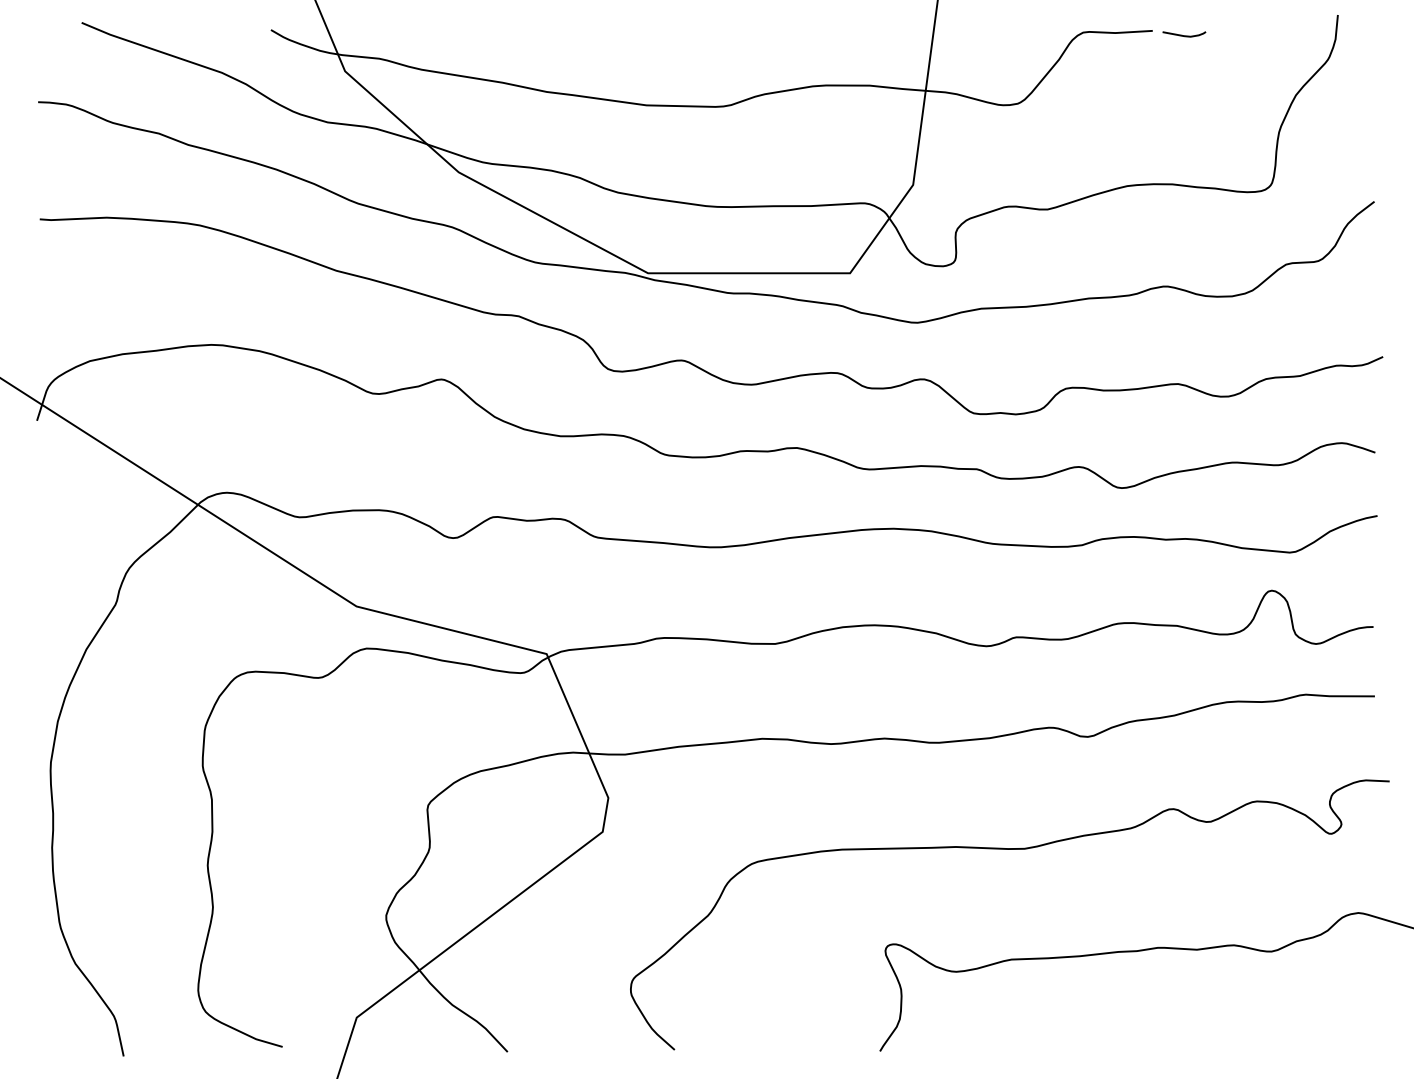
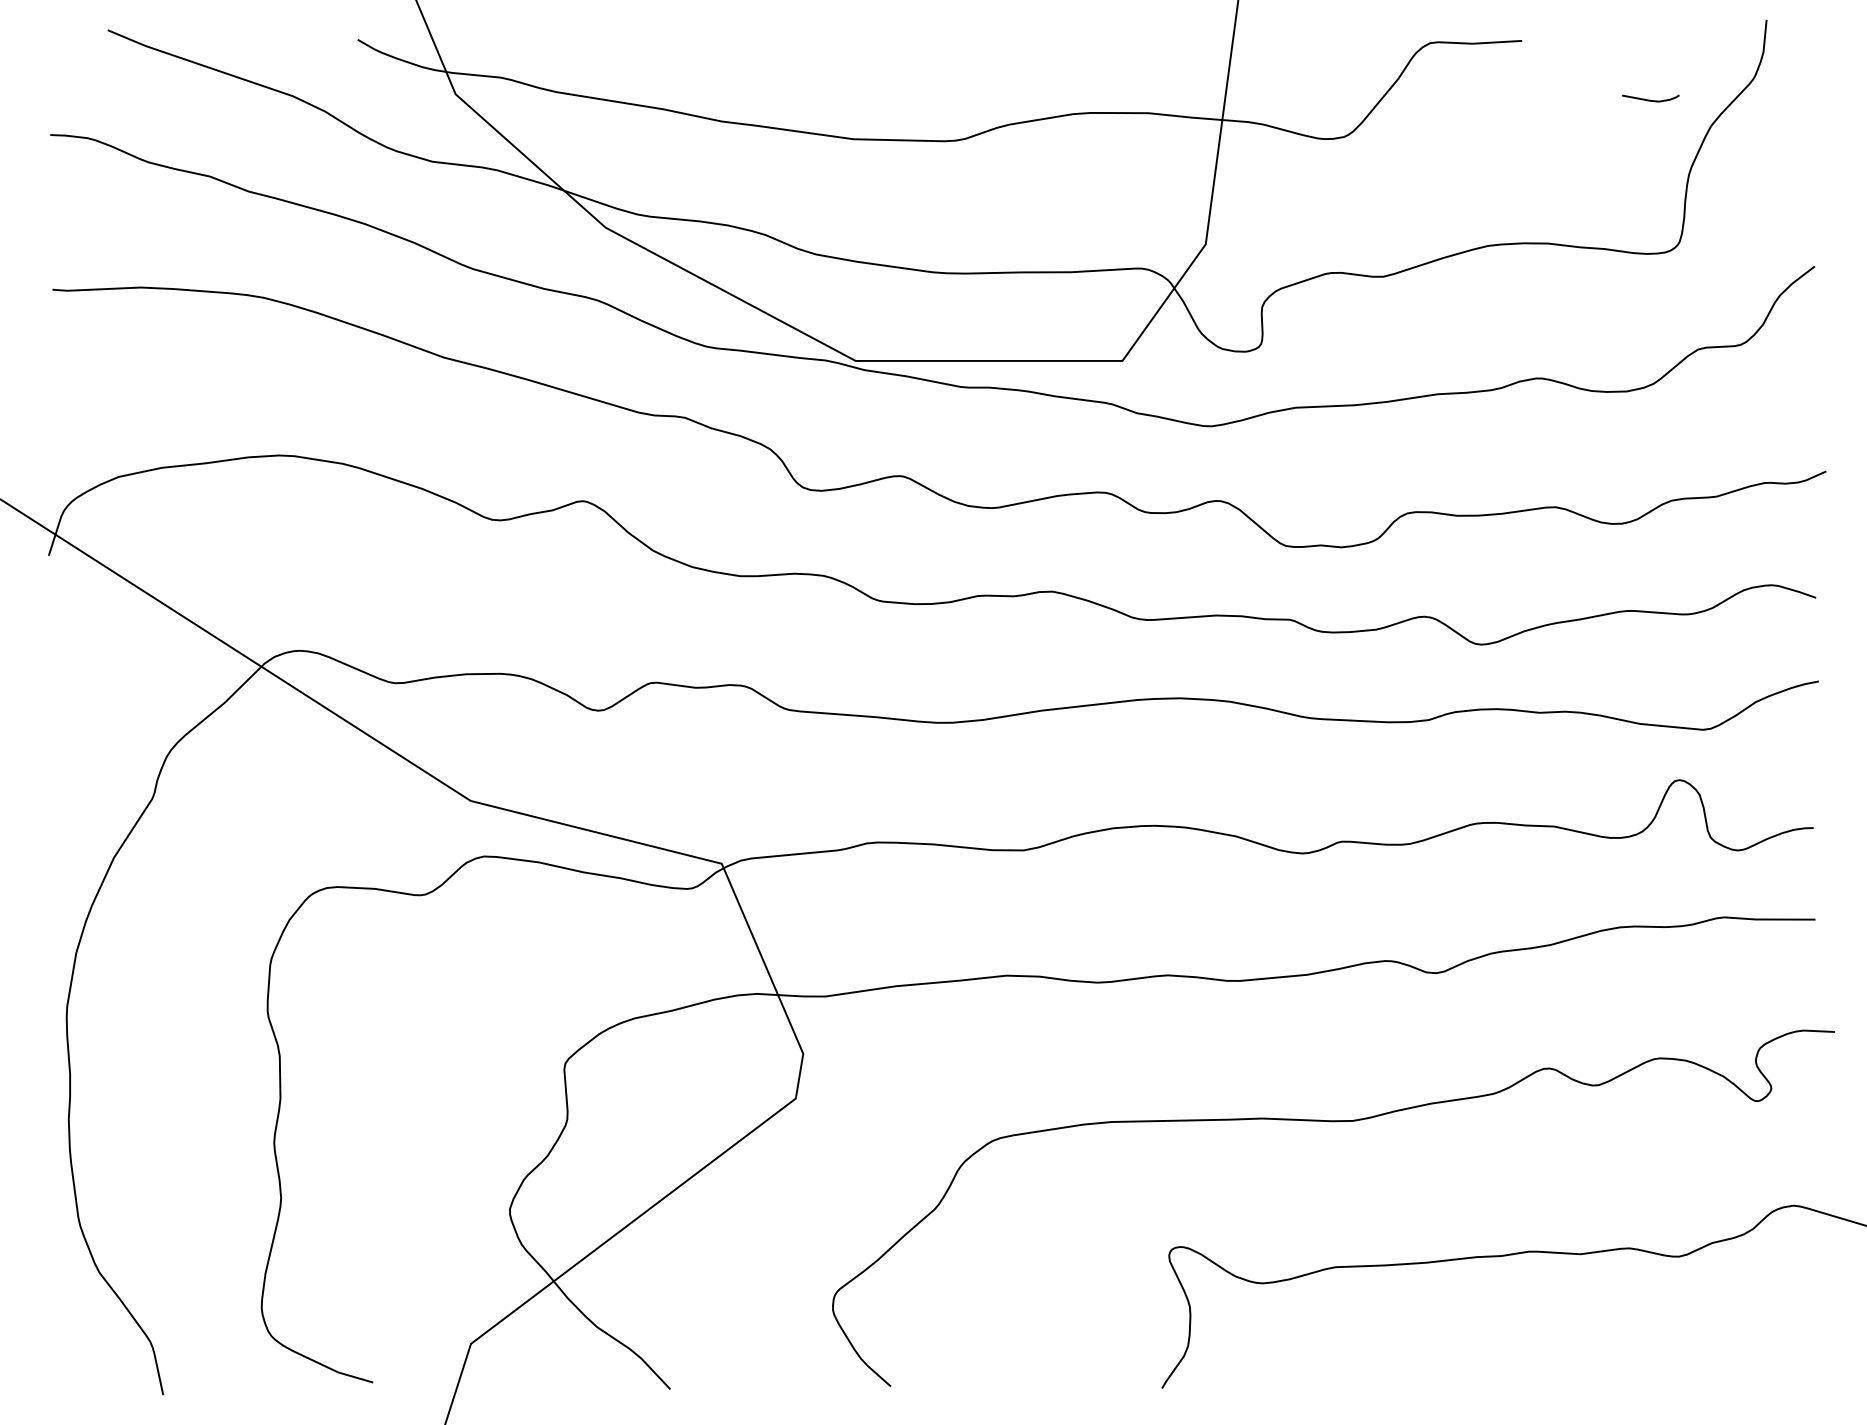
curve: (1184, 35) -> (1650, 99), moved

